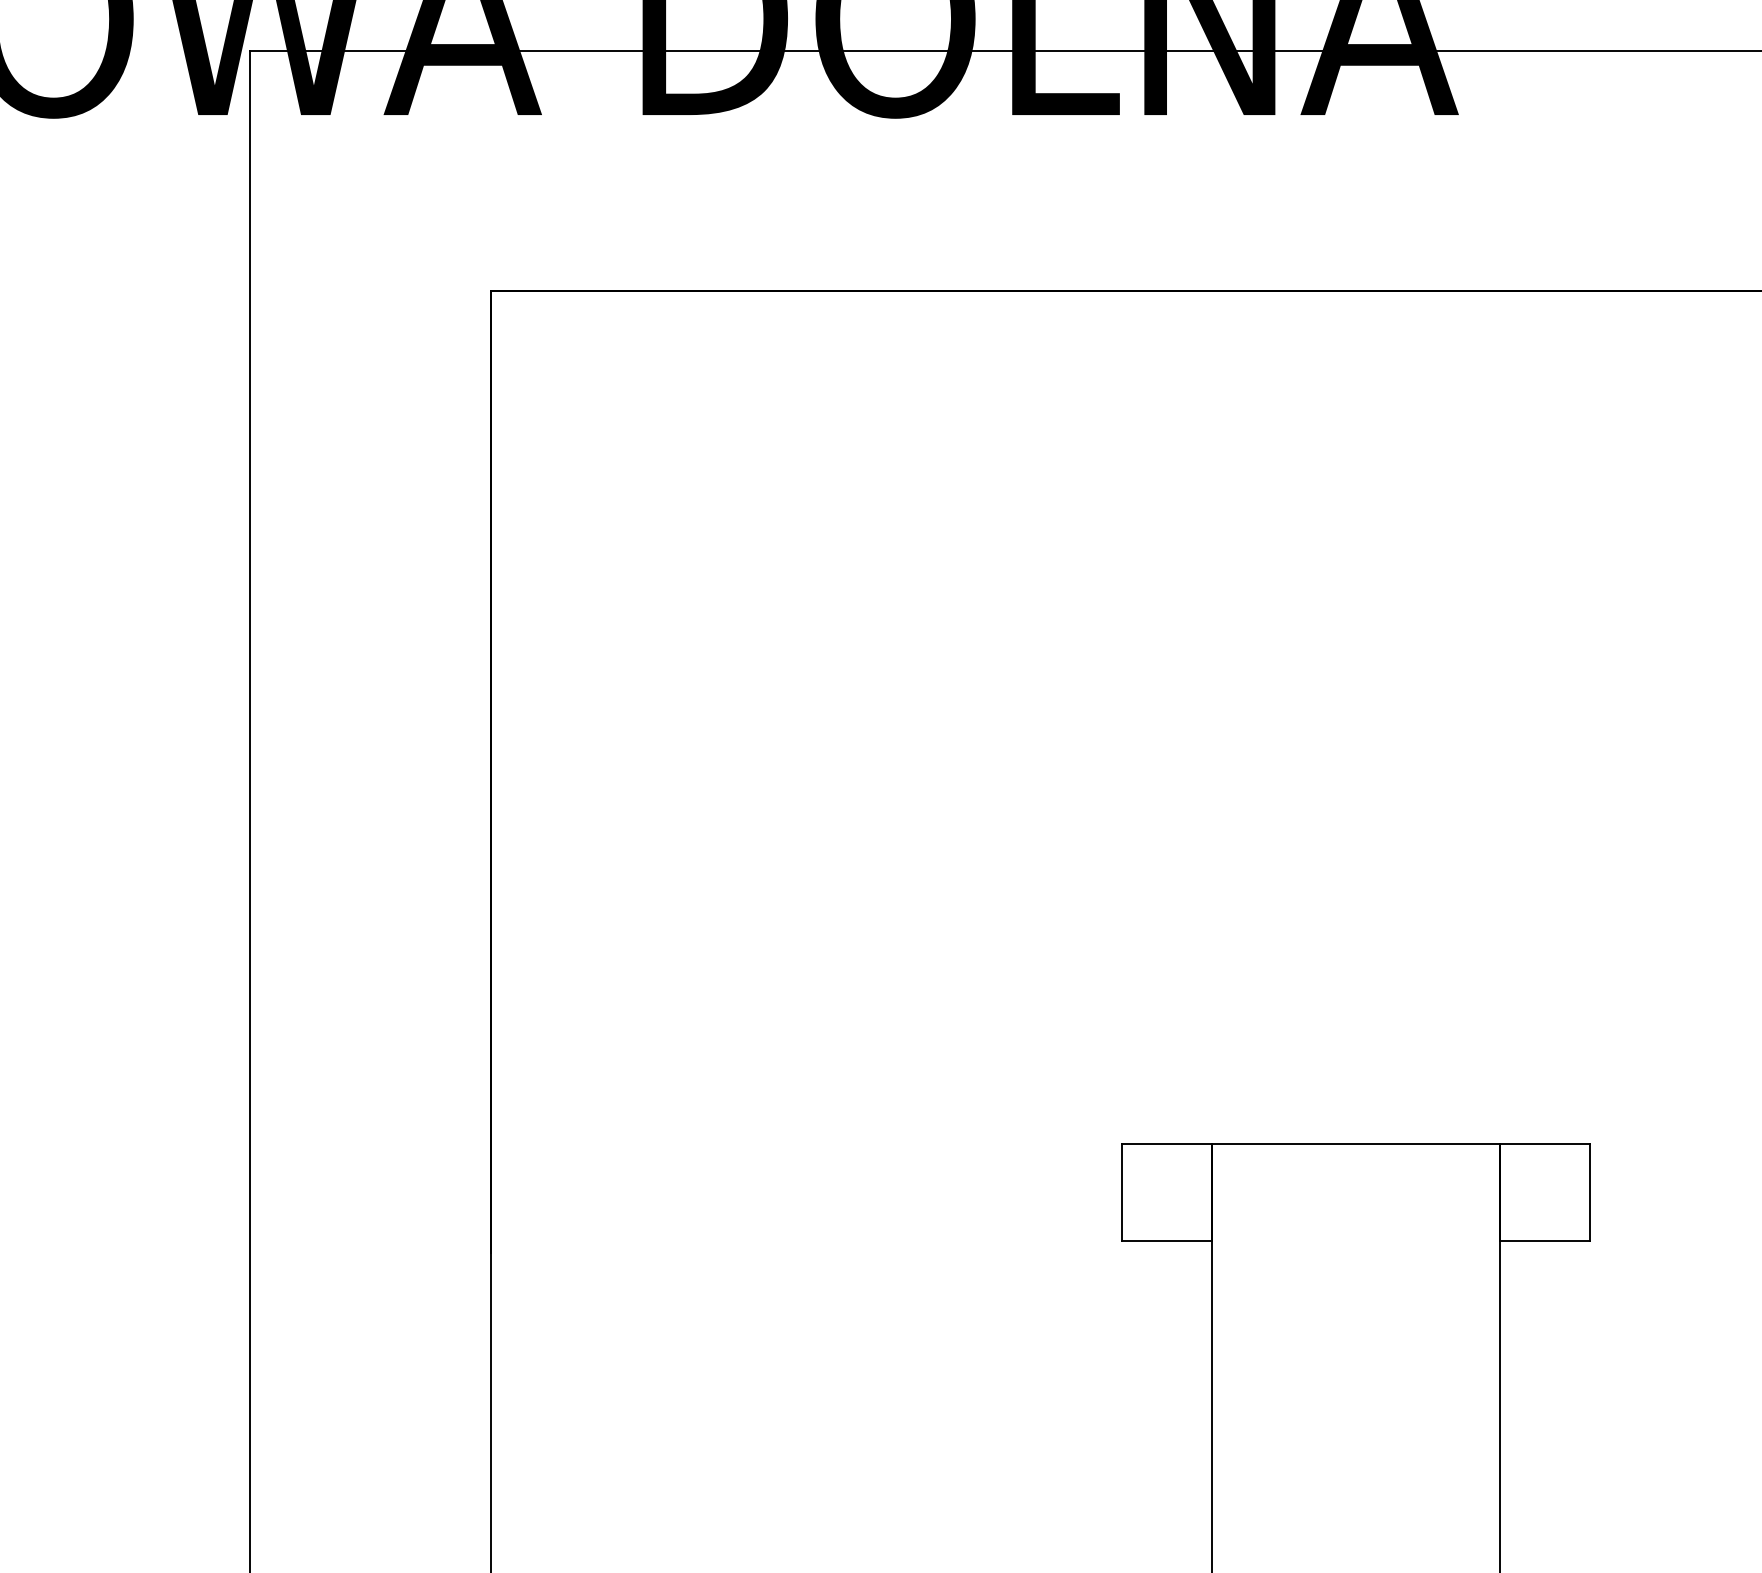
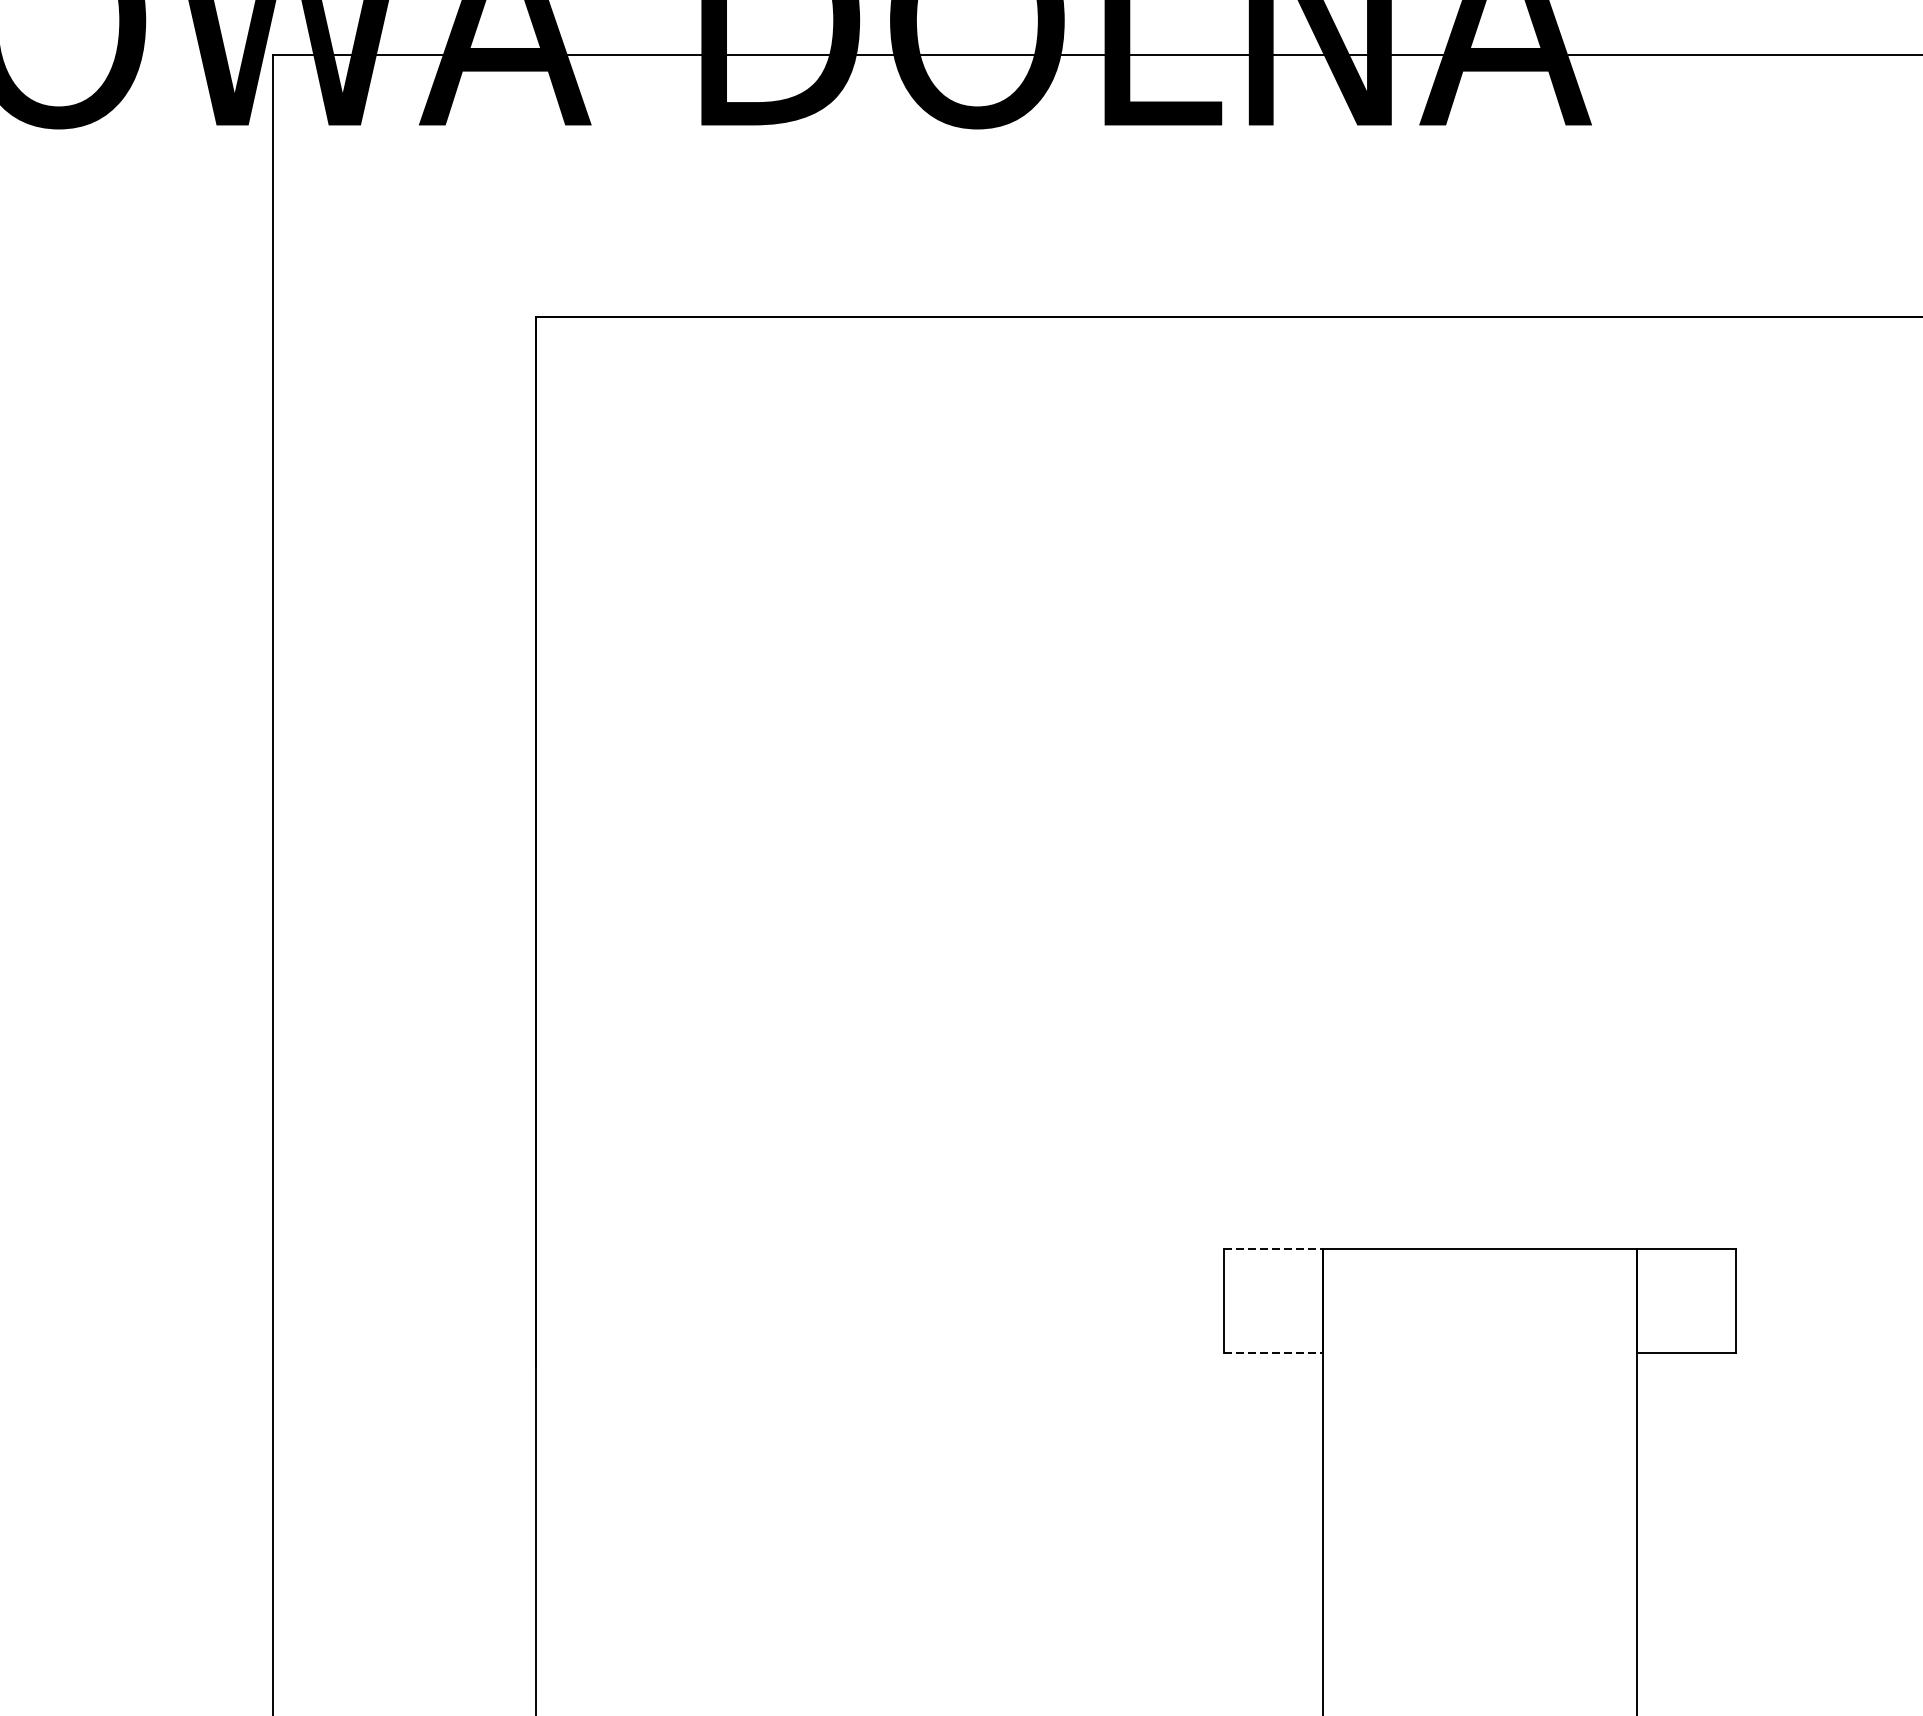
line: (1167, 1144) -> (1274, 1248), solid -> dashed
line: (1167, 1240) -> (1274, 1353), solid -> dashed

